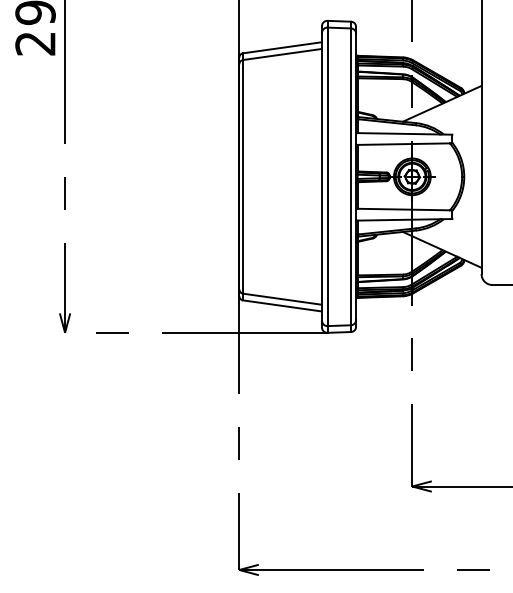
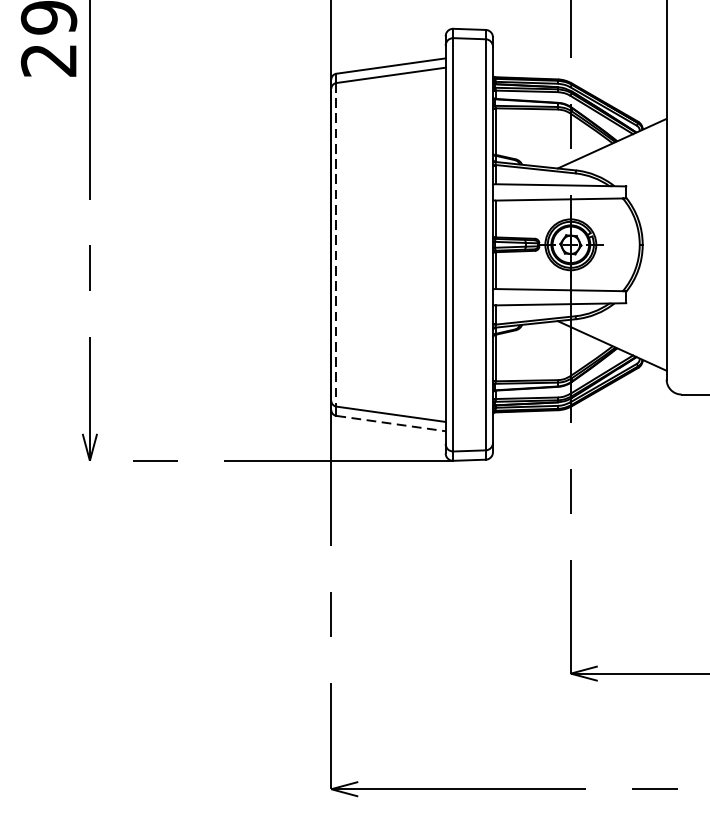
line: (243, 176) -> (336, 244), solid -> dashed
line: (282, 305) -> (391, 422), solid -> dashed

